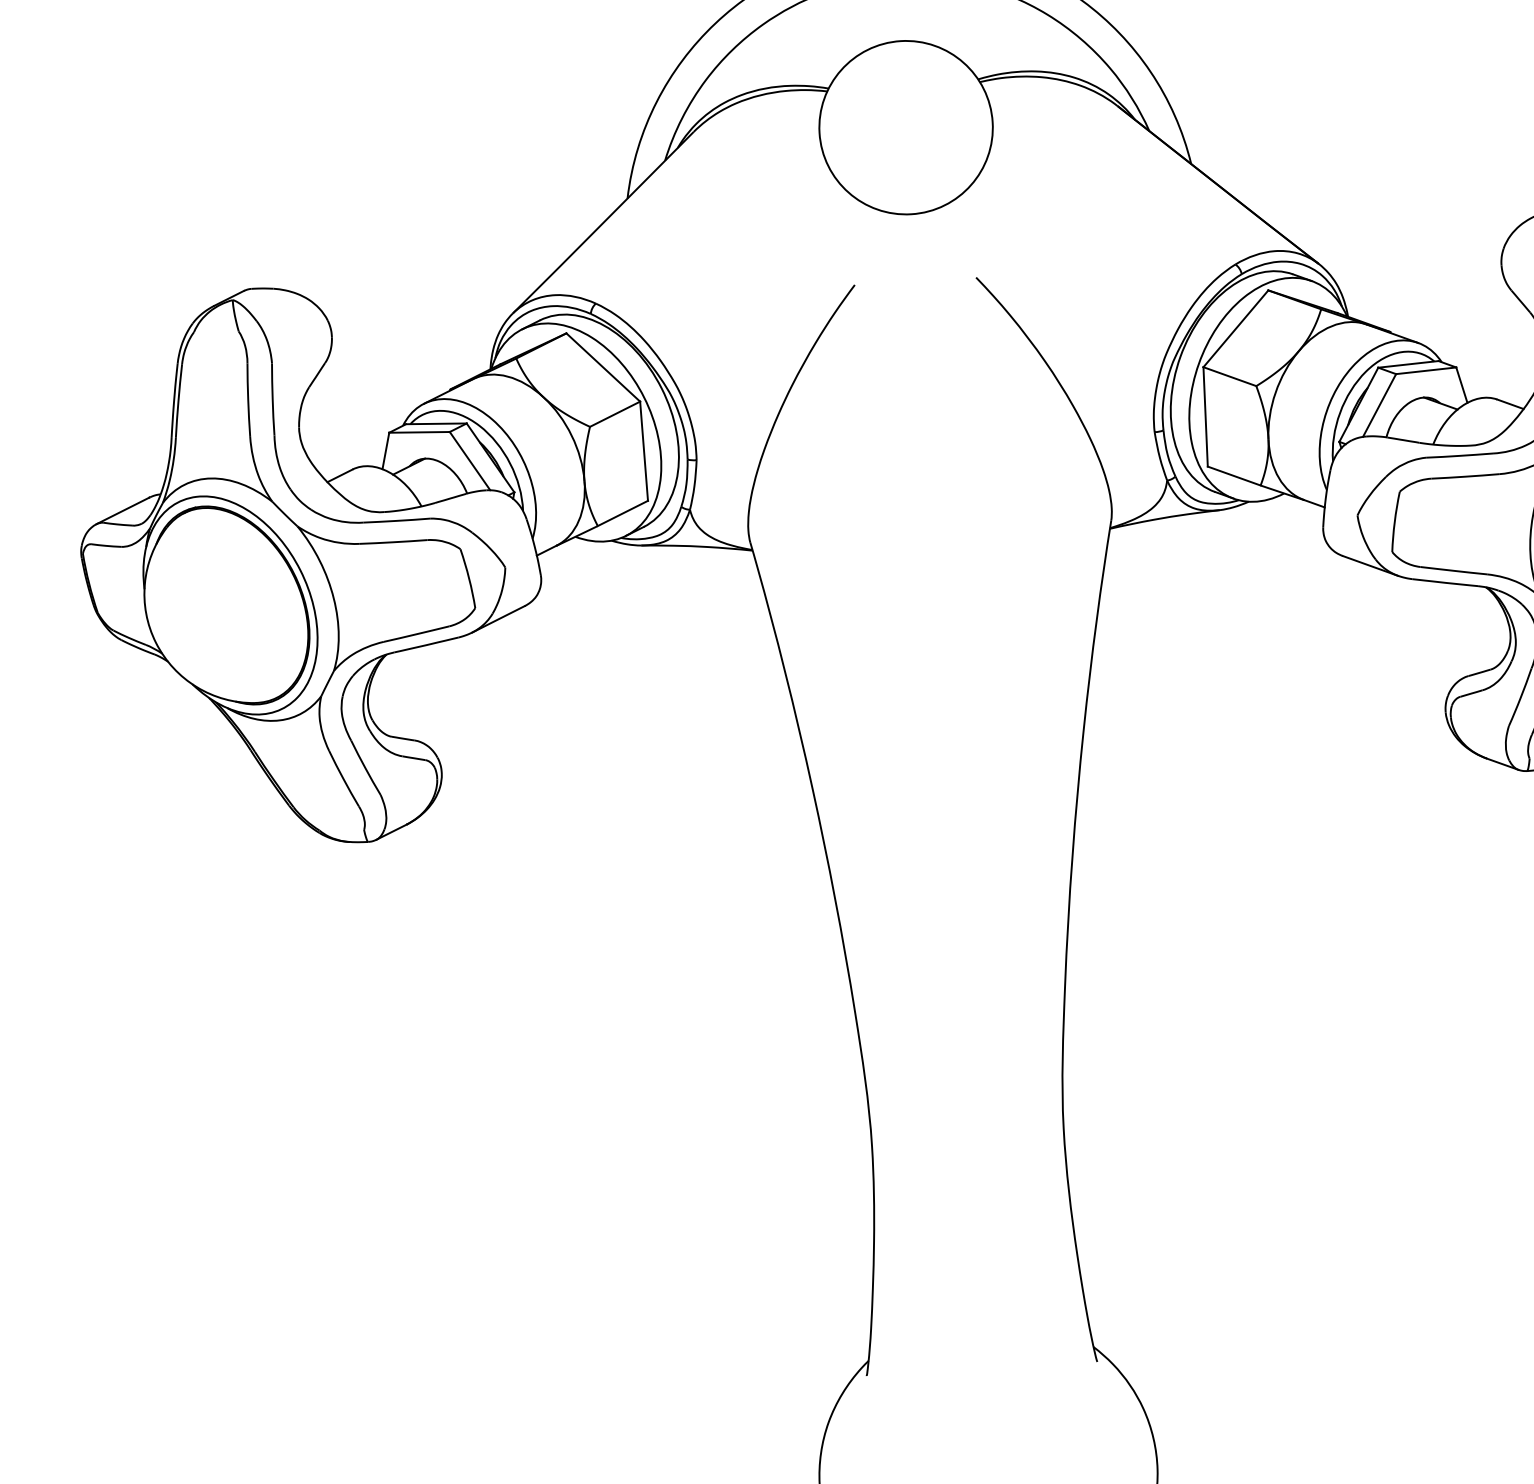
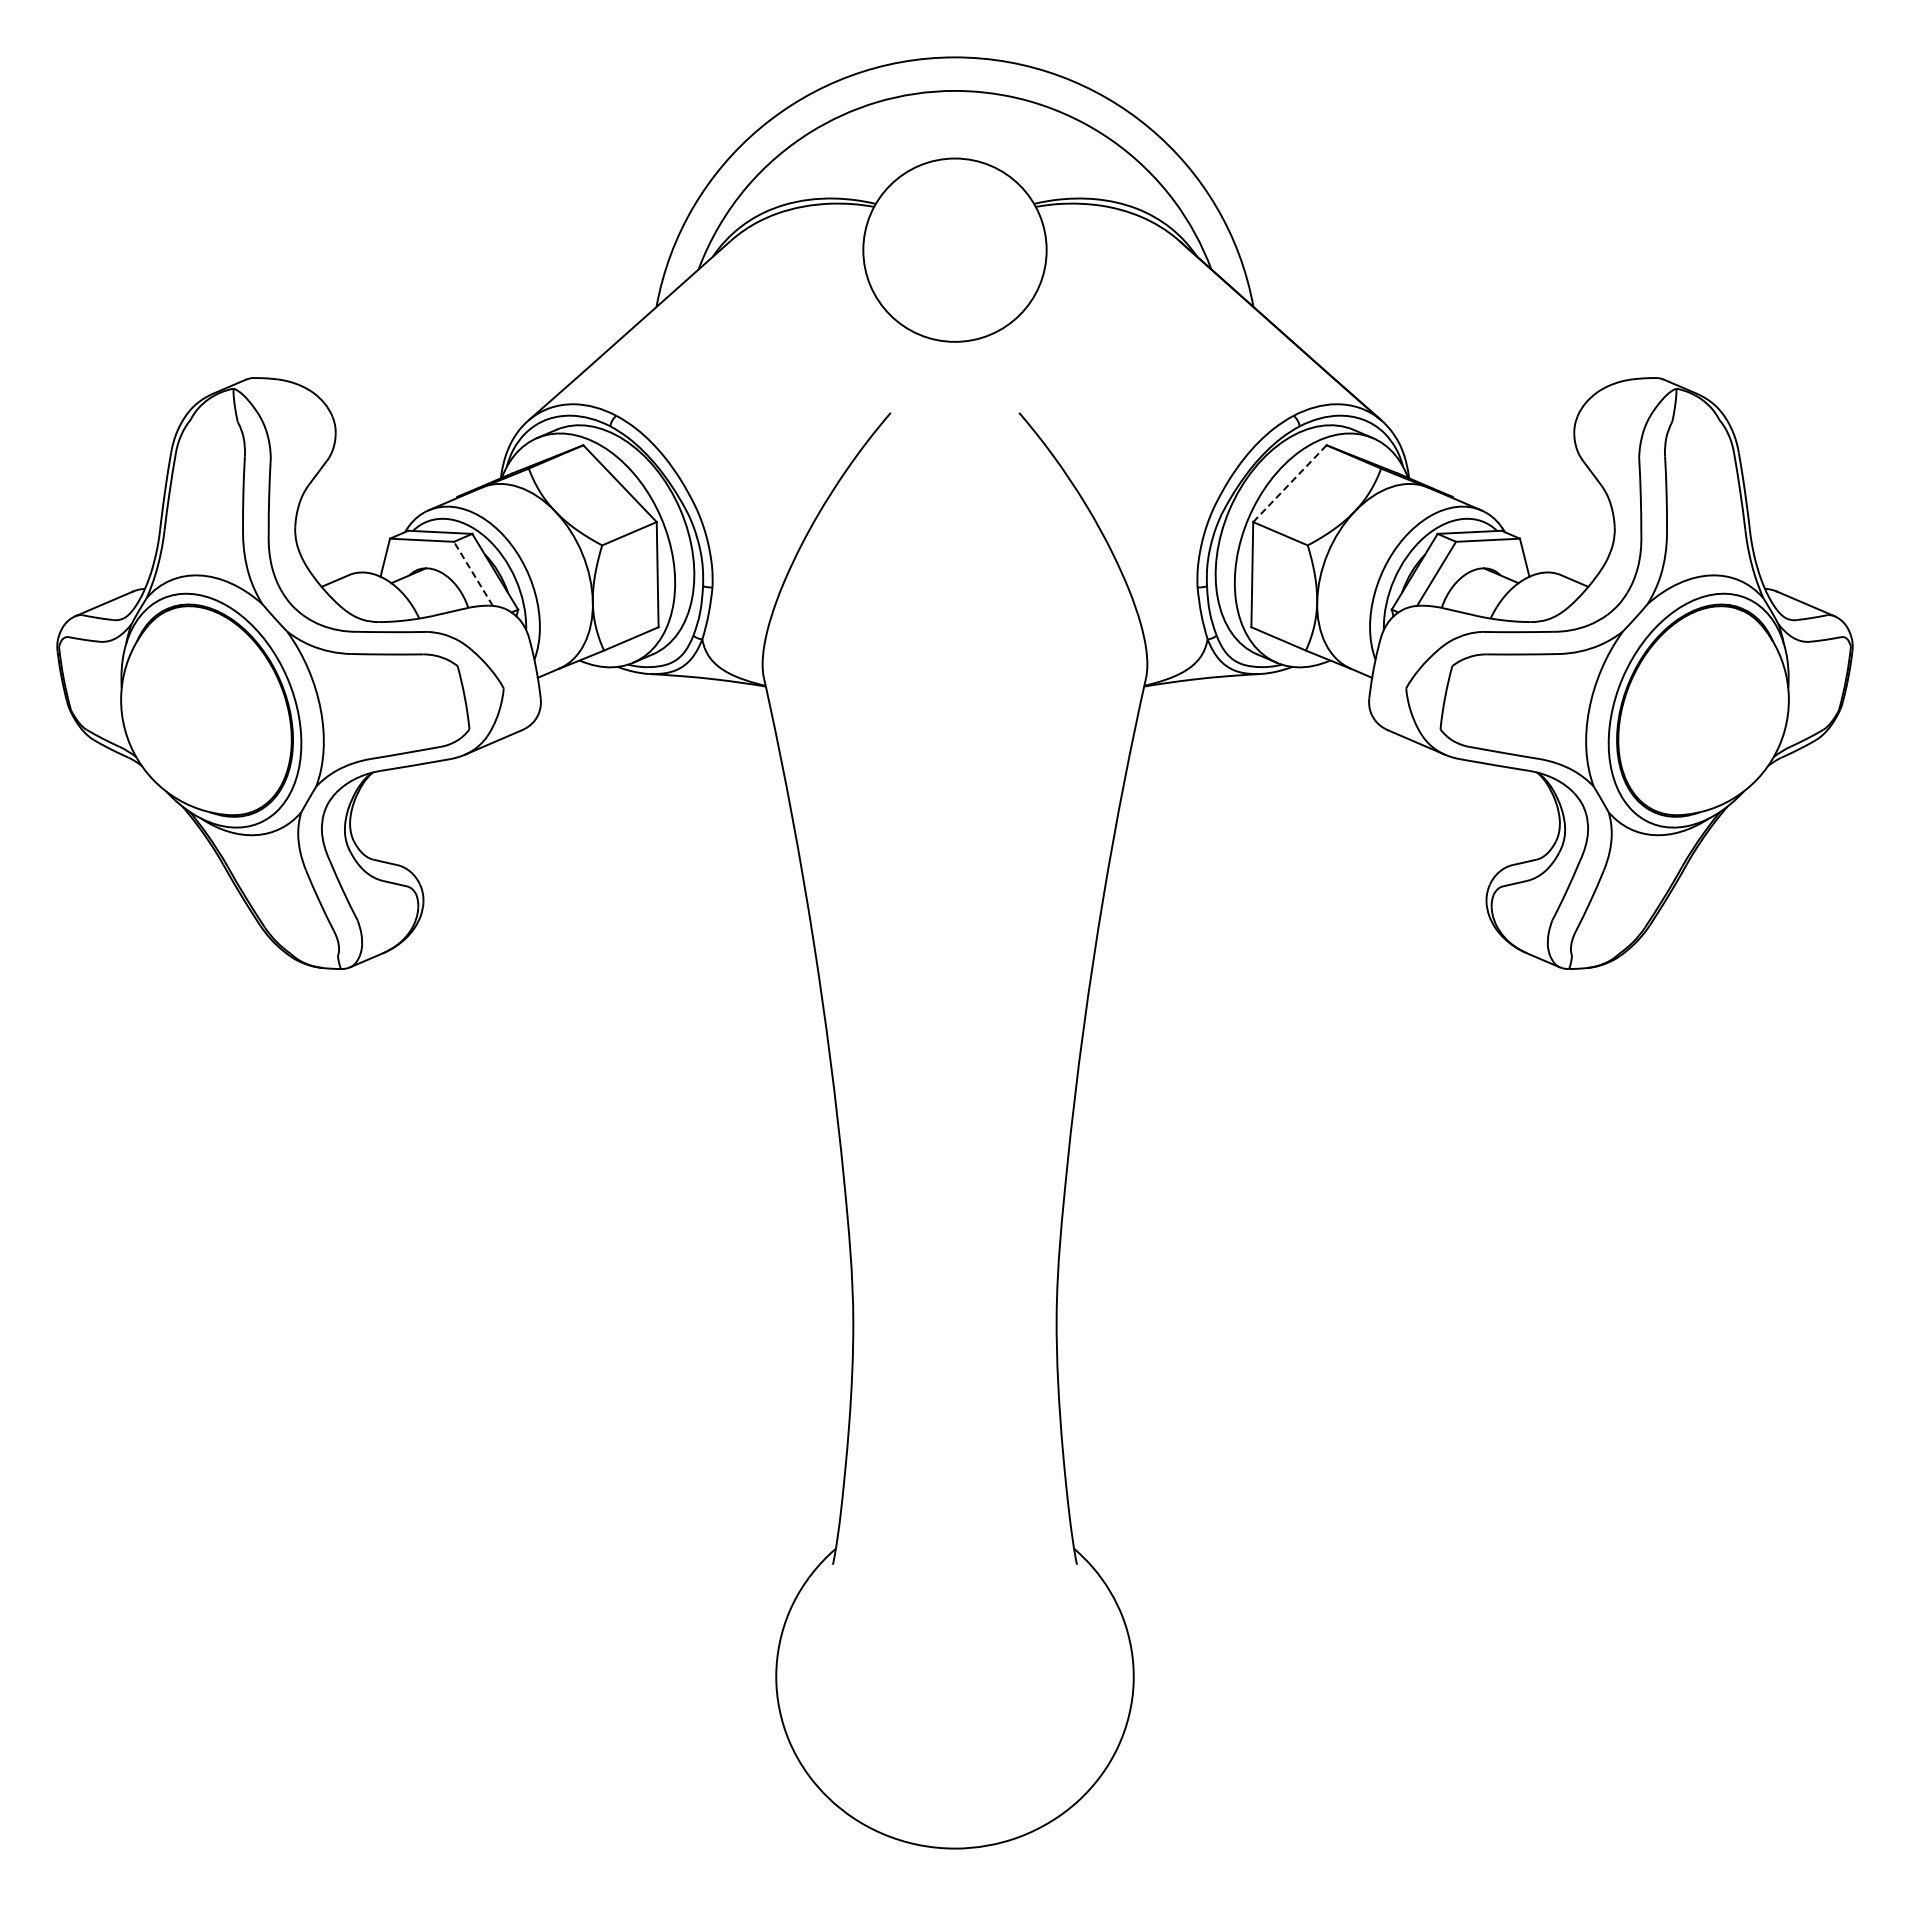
line: (1236, 328) -> (1290, 483), solid -> dashed
line: (470, 460) -> (473, 573), solid -> dashed

